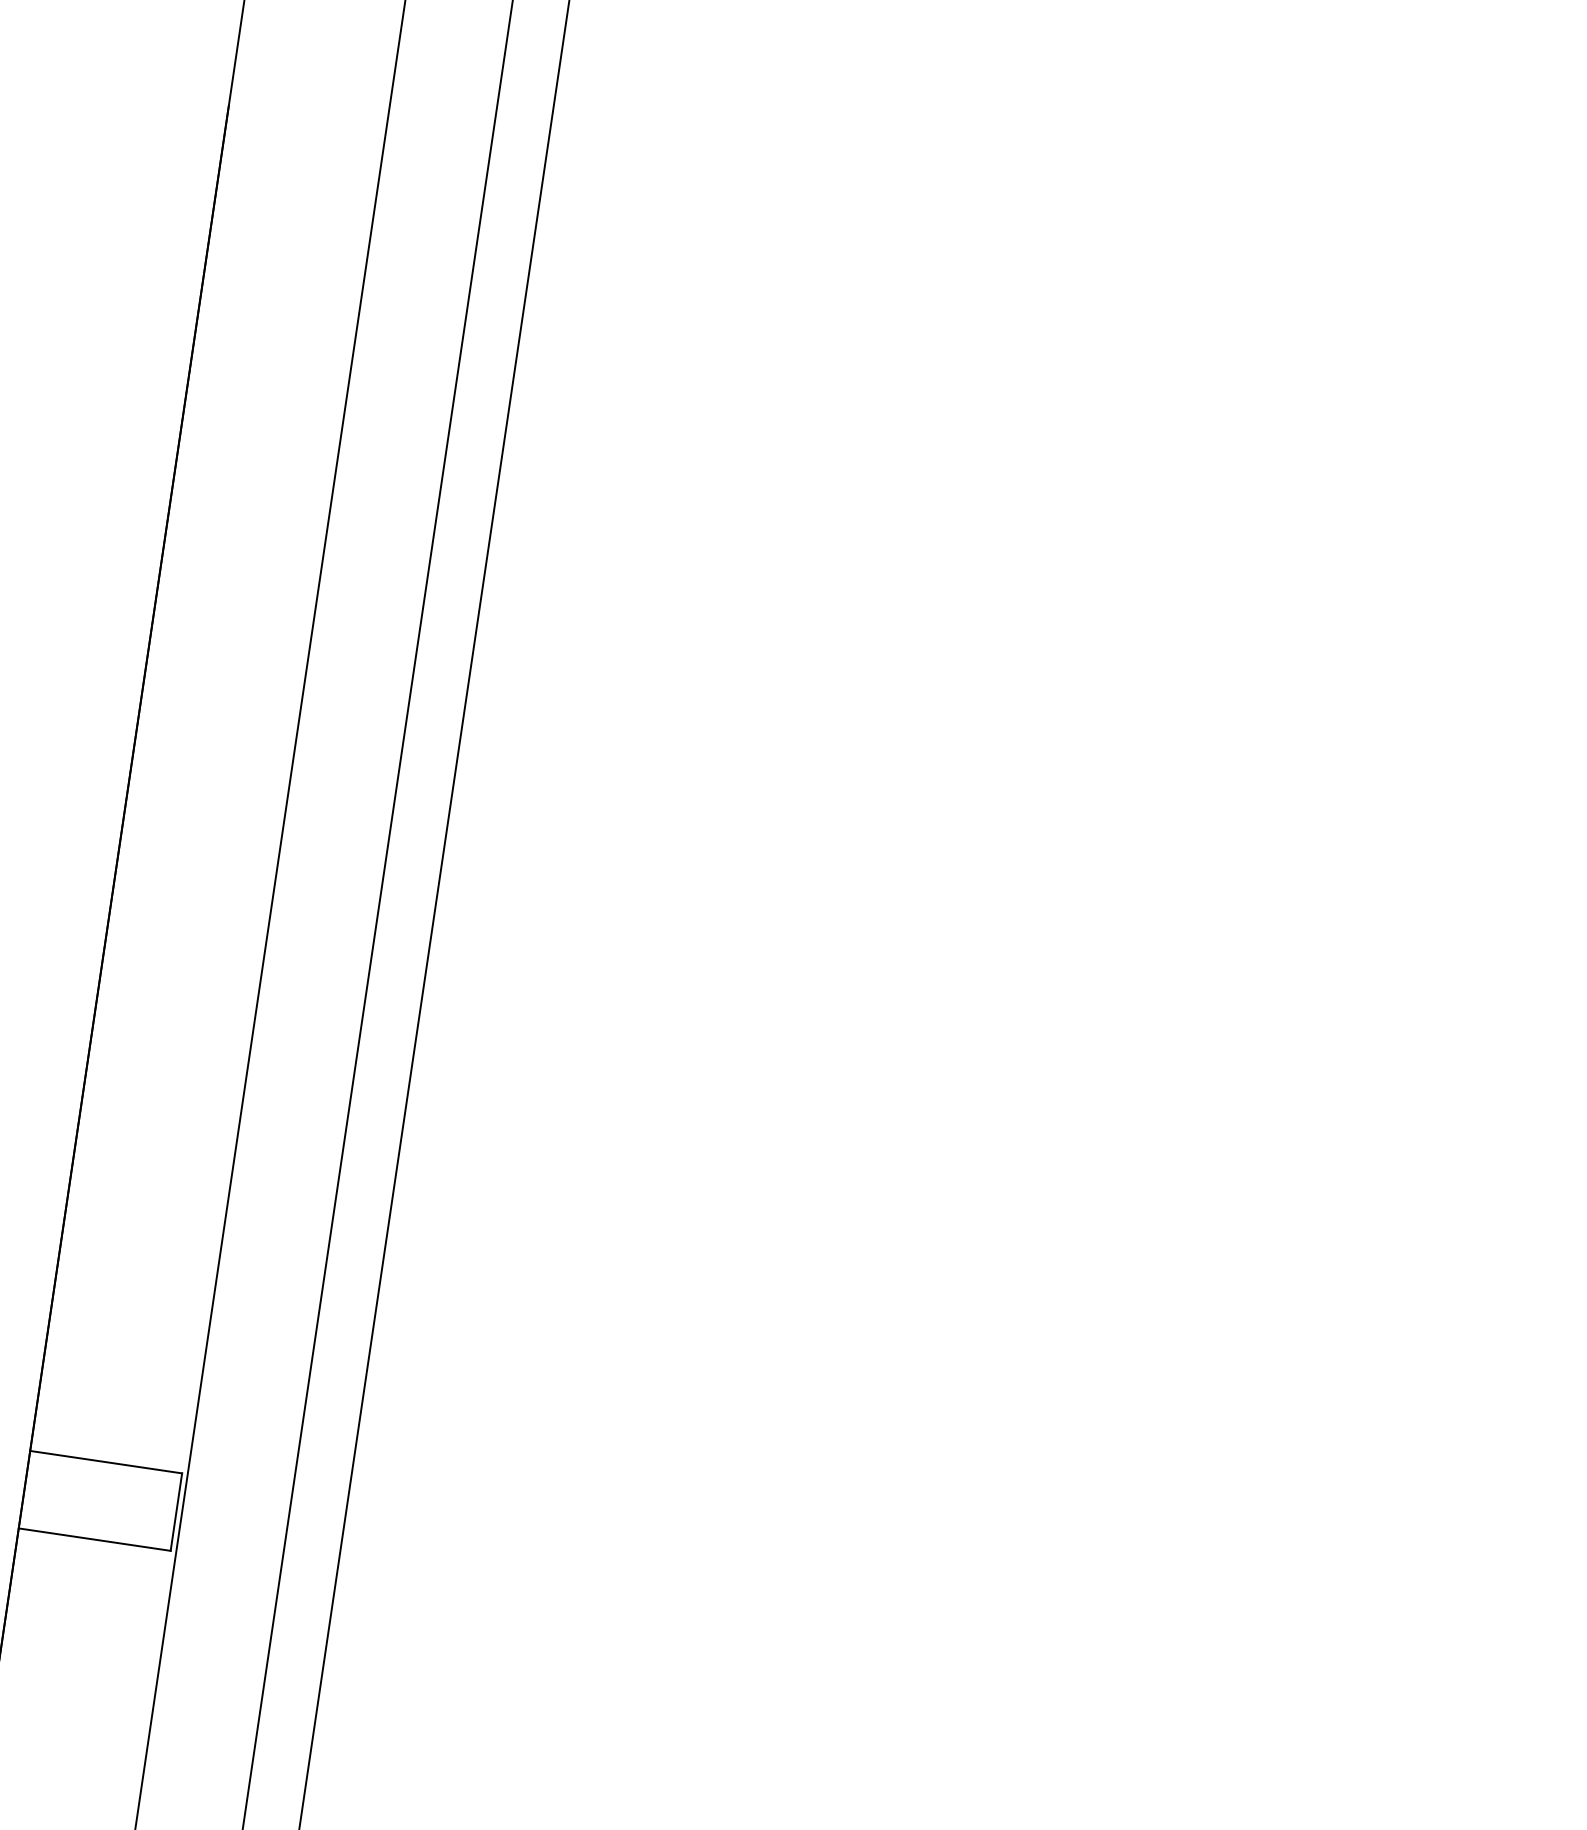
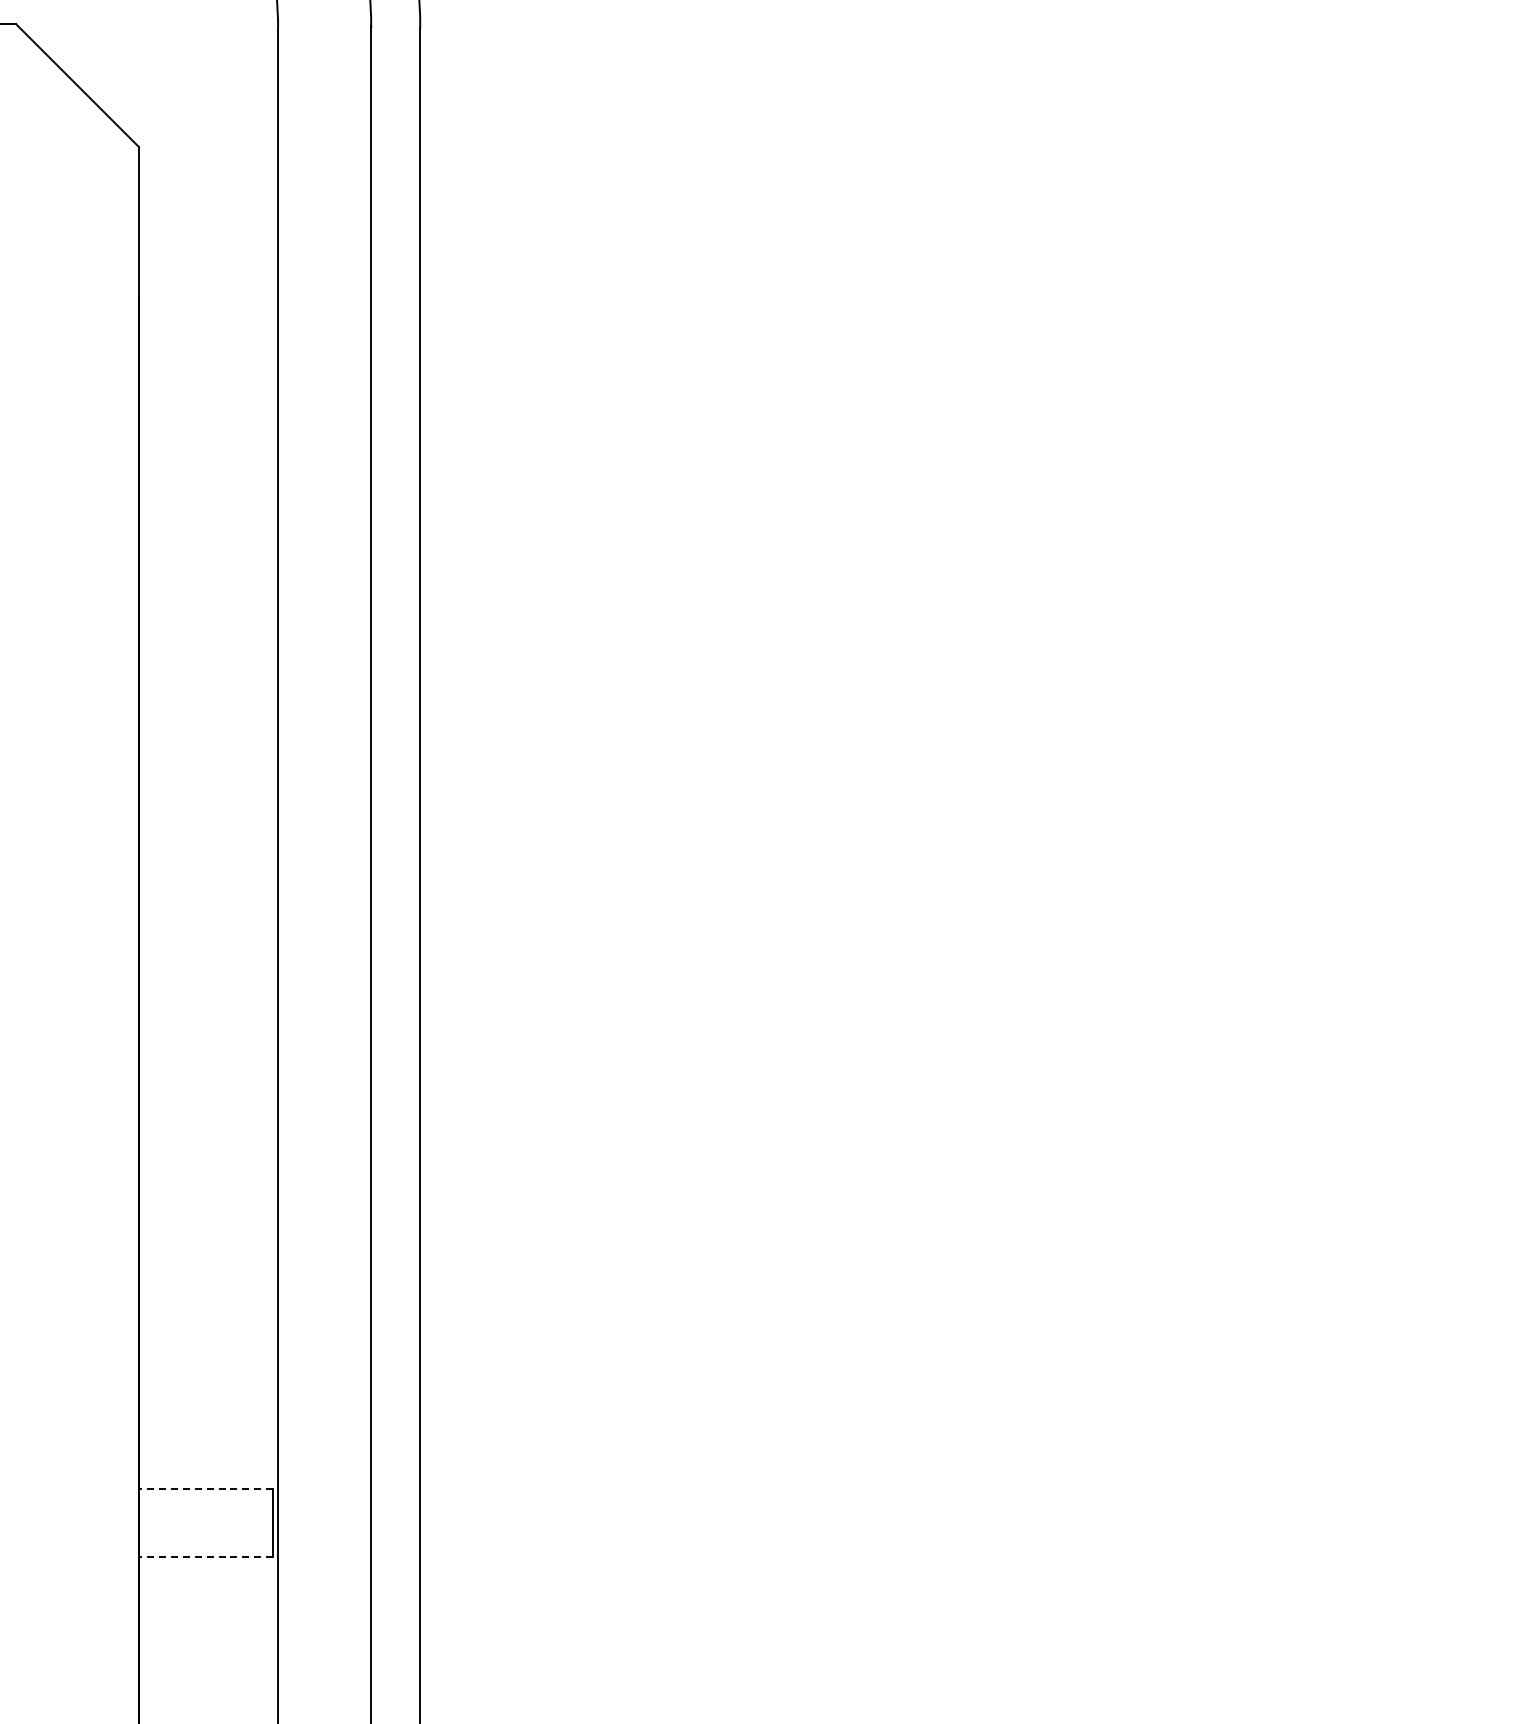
line: (105, 1462) -> (205, 1488), solid -> dashed
line: (94, 1539) -> (205, 1557), solid -> dashed

